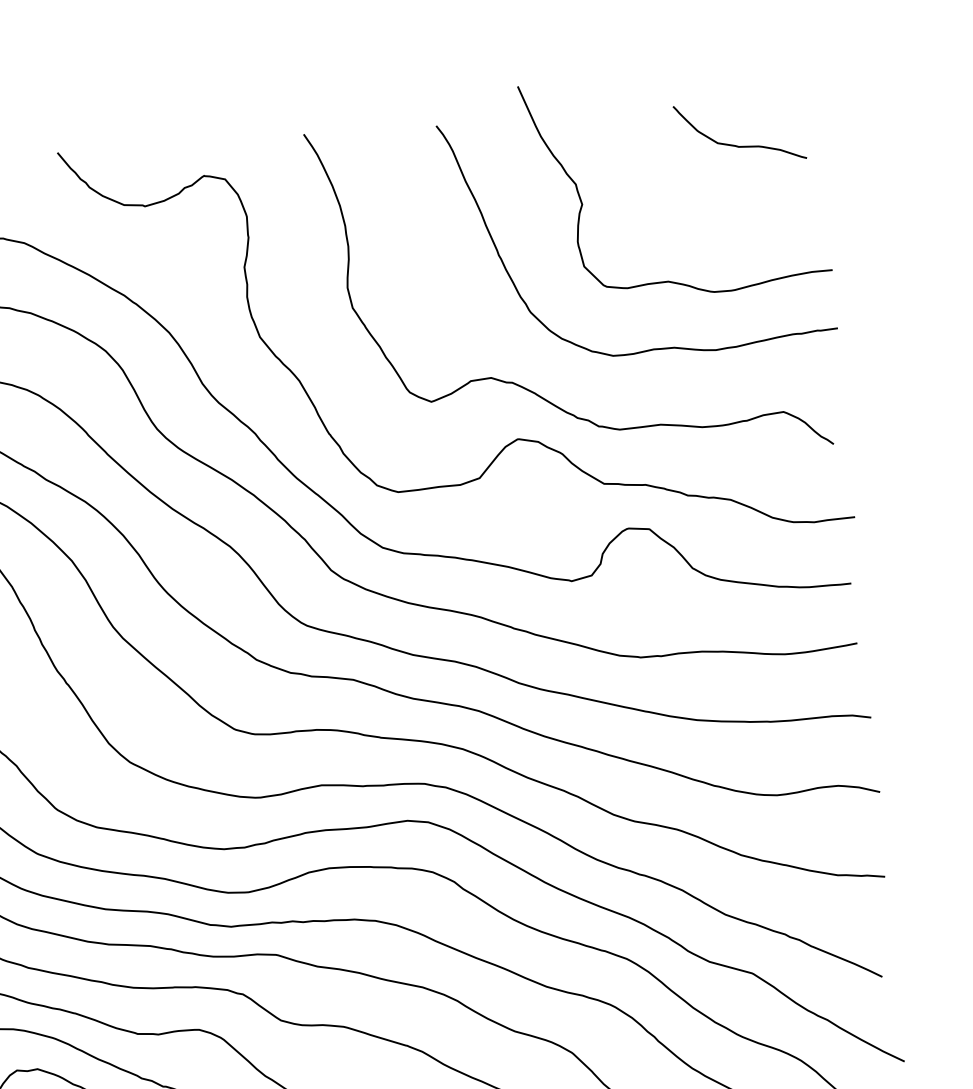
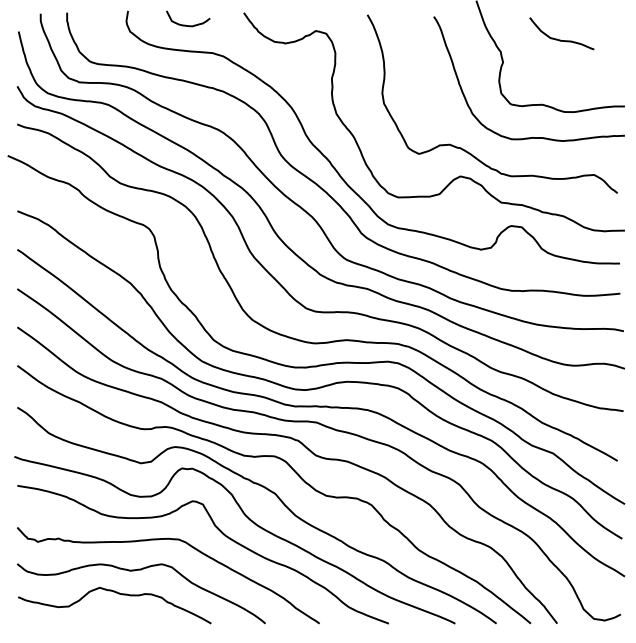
curve: (738, 144) -> (560, 39), moved

